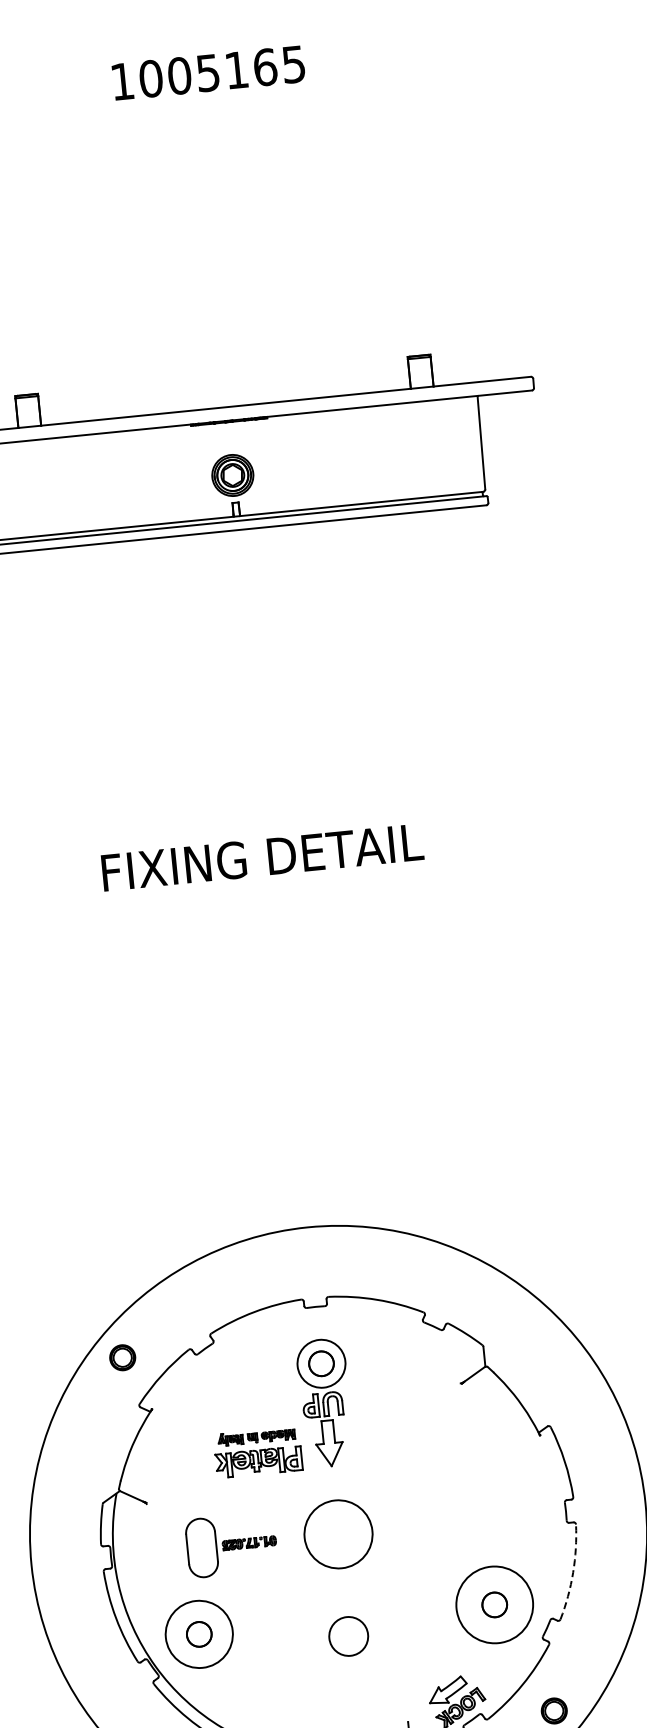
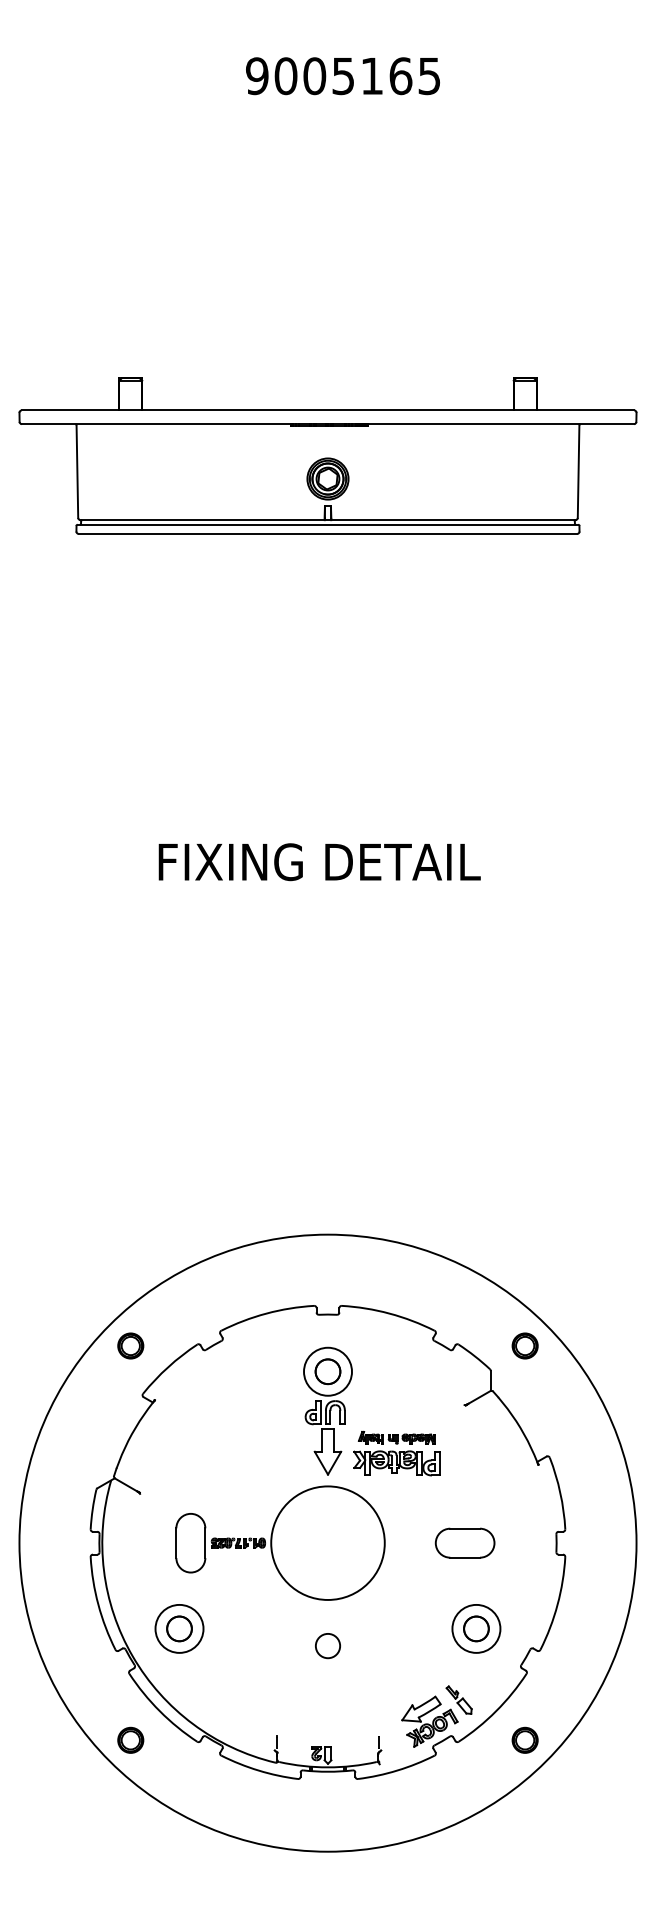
text: (122, 81) -> (257, 76), 1005165 -> 9005165
part: (514, 1318) -> (524, 1345), added
part: (257, 1452) -> (396, 1453), moved
part: (474, 1520) -> (464, 1542), added
circle: (337, 1533) -> (327, 1542), size x1.67
arc: (572, 1572) -> (557, 1604), dashed -> solid
circle: (494, 1604) -> (476, 1628), size x0.62
circle: (199, 1634) -> (179, 1628), size x0.71
circle: (348, 1637) -> (327, 1646), size x0.62
part: (483, 1676) -> (458, 1699), added

